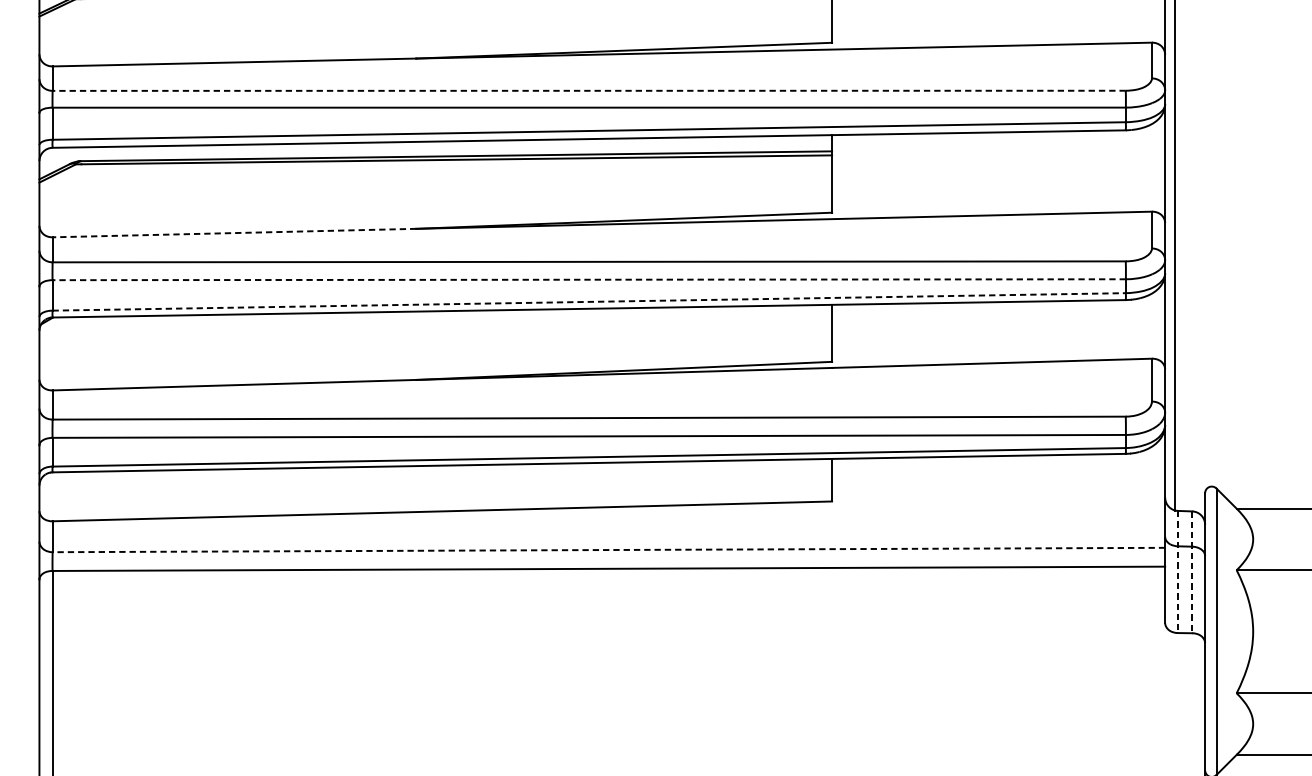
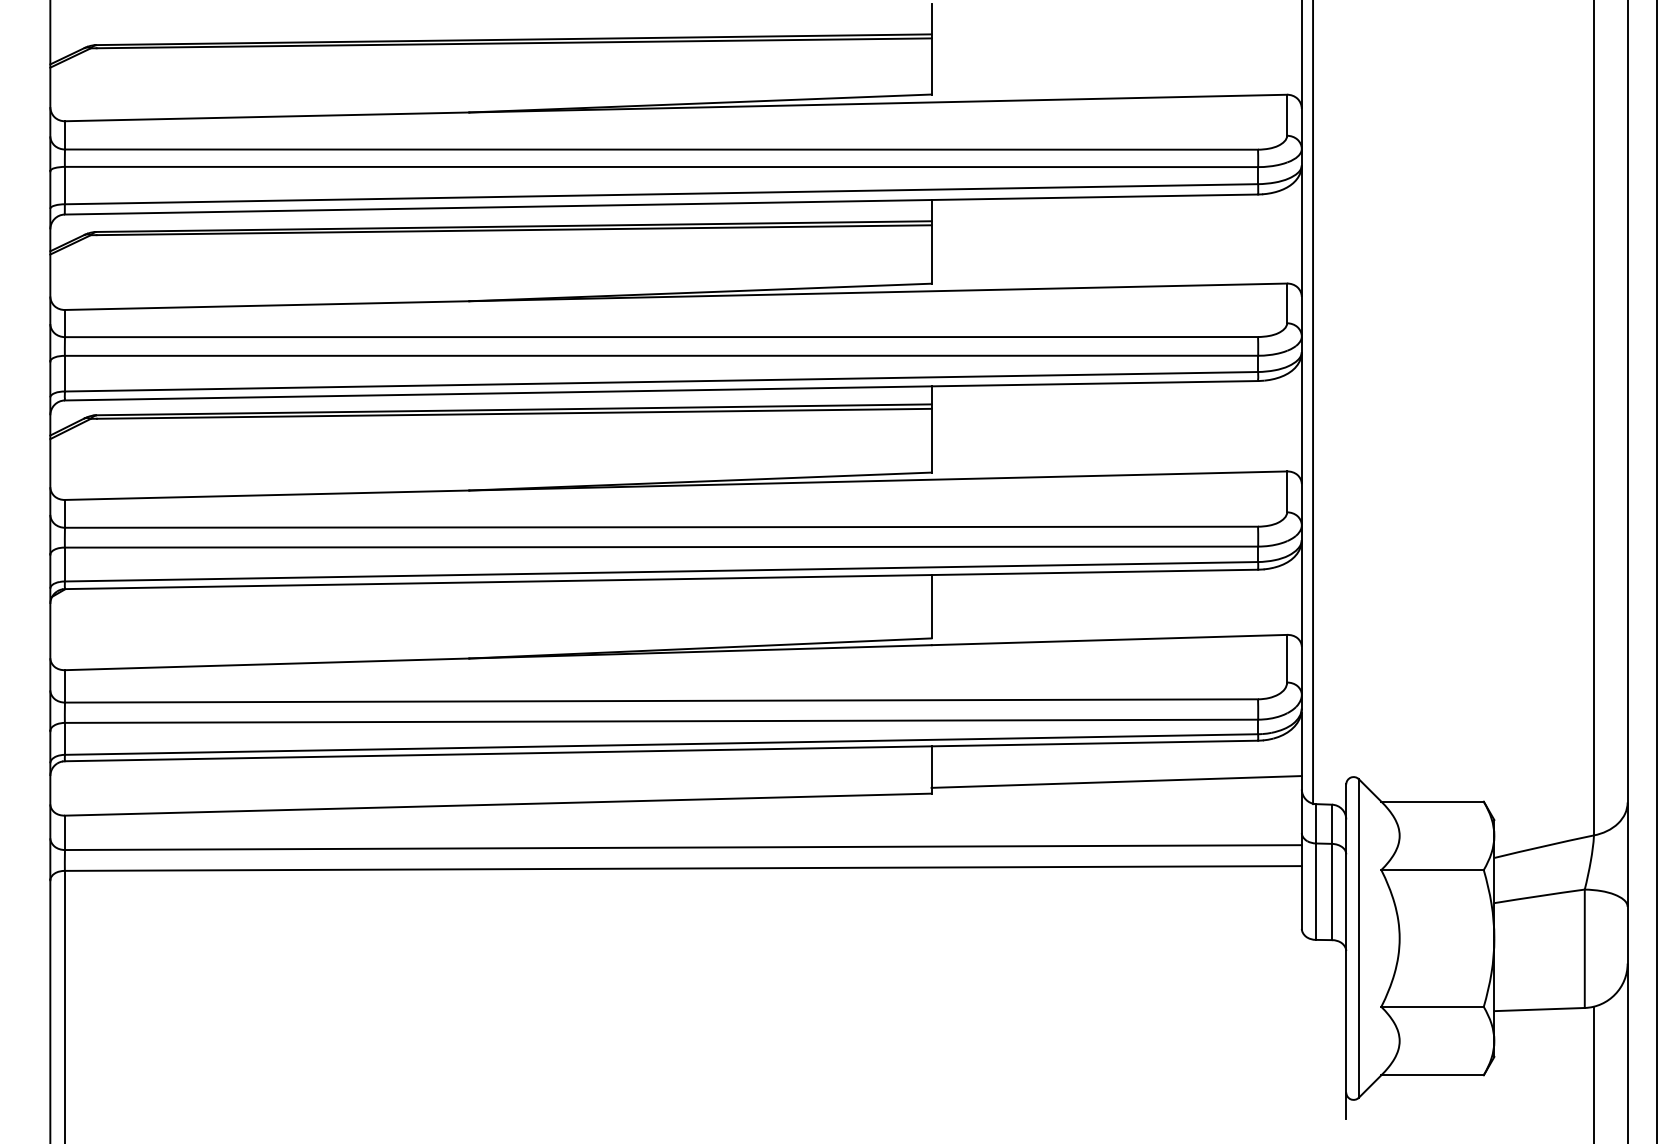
line: (589, 91) -> (661, 337), dashed -> solid
line: (233, 233) -> (266, 495), dashed -> solid
line: (589, 280) -> (661, 547), dashed -> solid
line: (589, 301) -> (661, 571), dashed -> solid
line: (998, 490) -> (1116, 781), added
line: (608, 549) -> (682, 847), dashed -> solid
line: (1178, 572) -> (1316, 872), dashed -> solid
line: (1191, 572) -> (1331, 872), dashed -> solid

